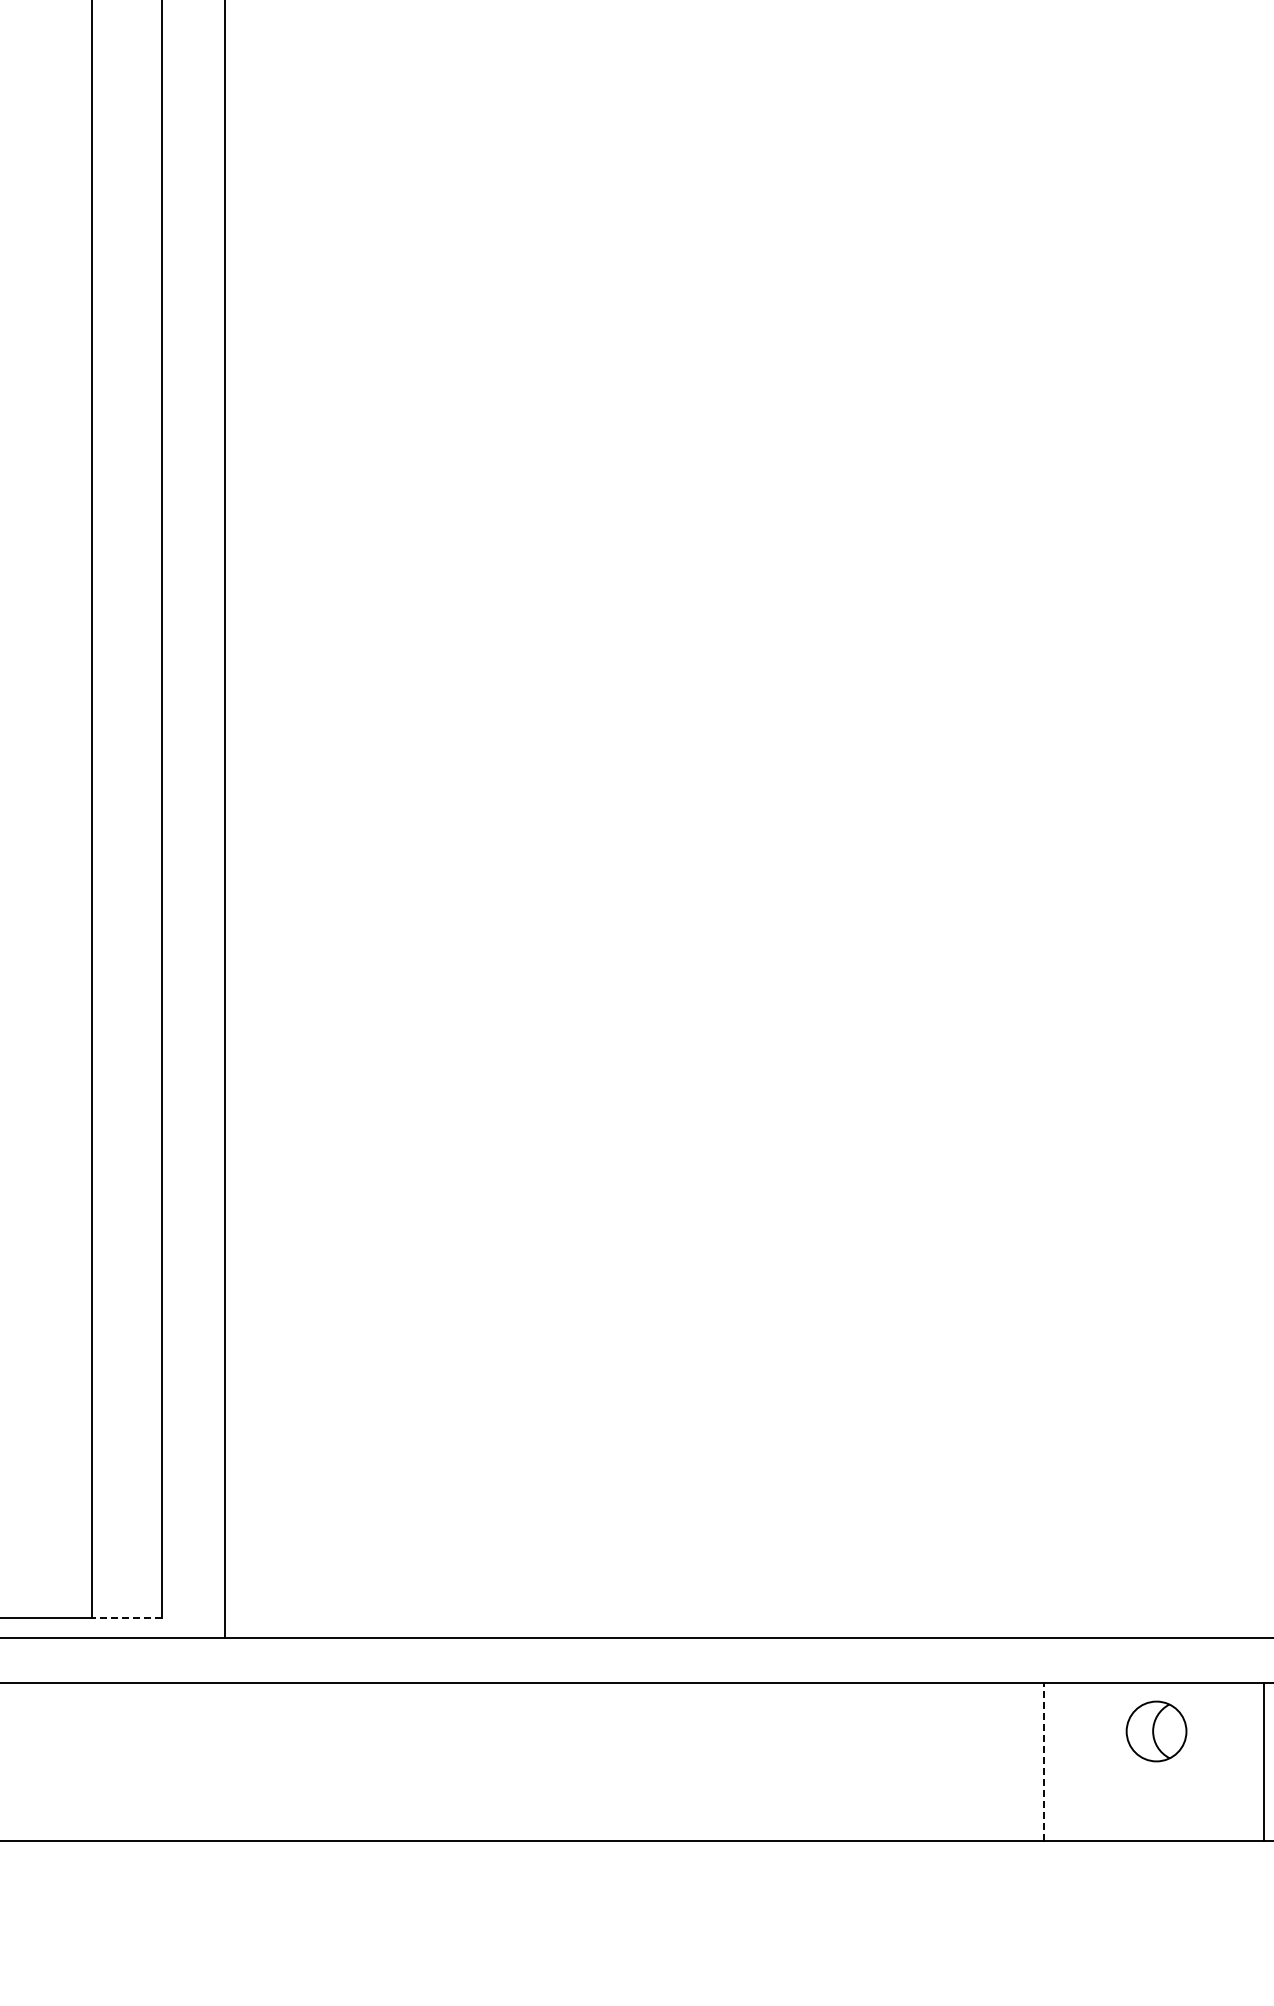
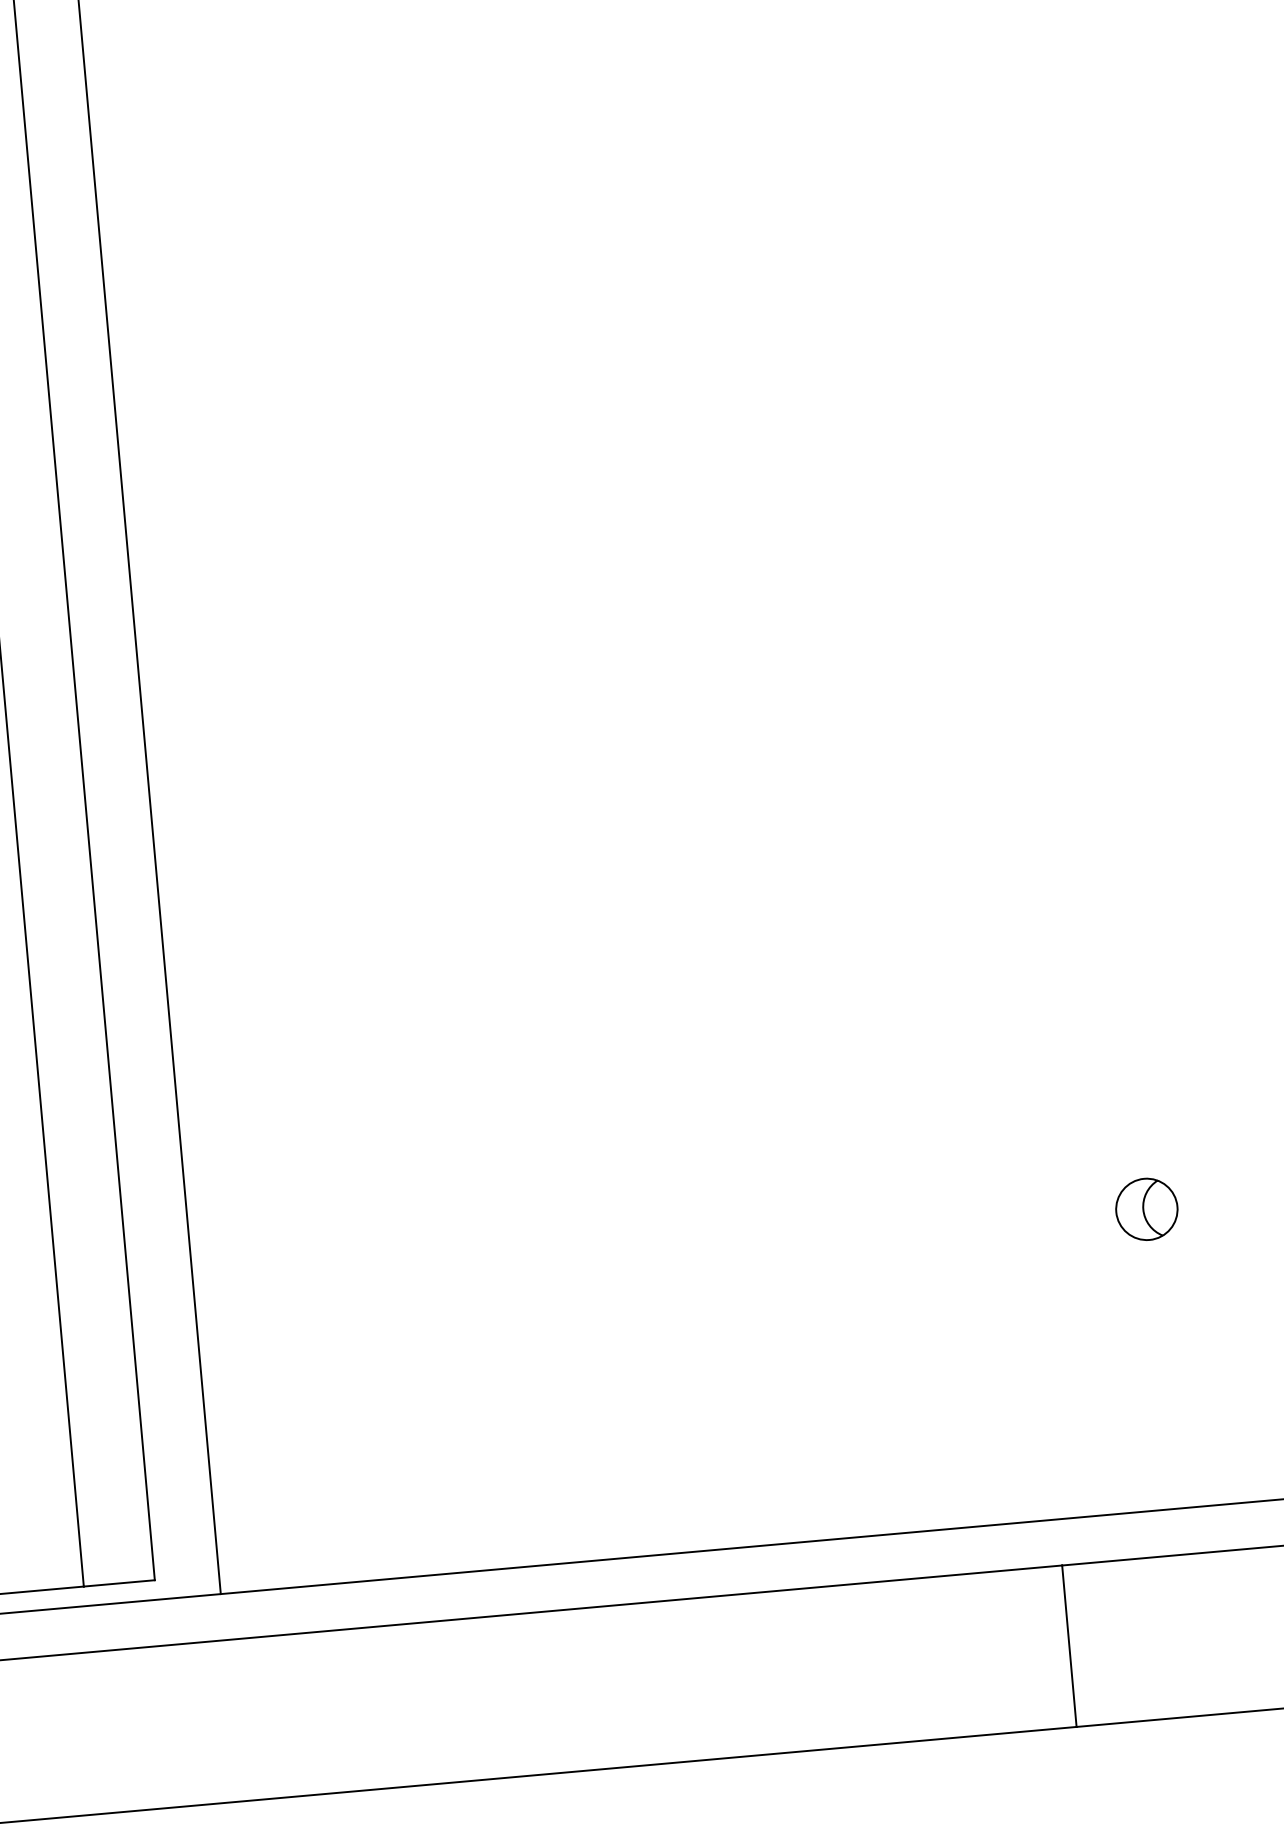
line: (127, 1618) -> (119, 1583), dashed -> solid
part: (1156, 1731) -> (1146, 1209), moved
line: (1043, 1761) -> (1069, 1646), dashed -> solid

